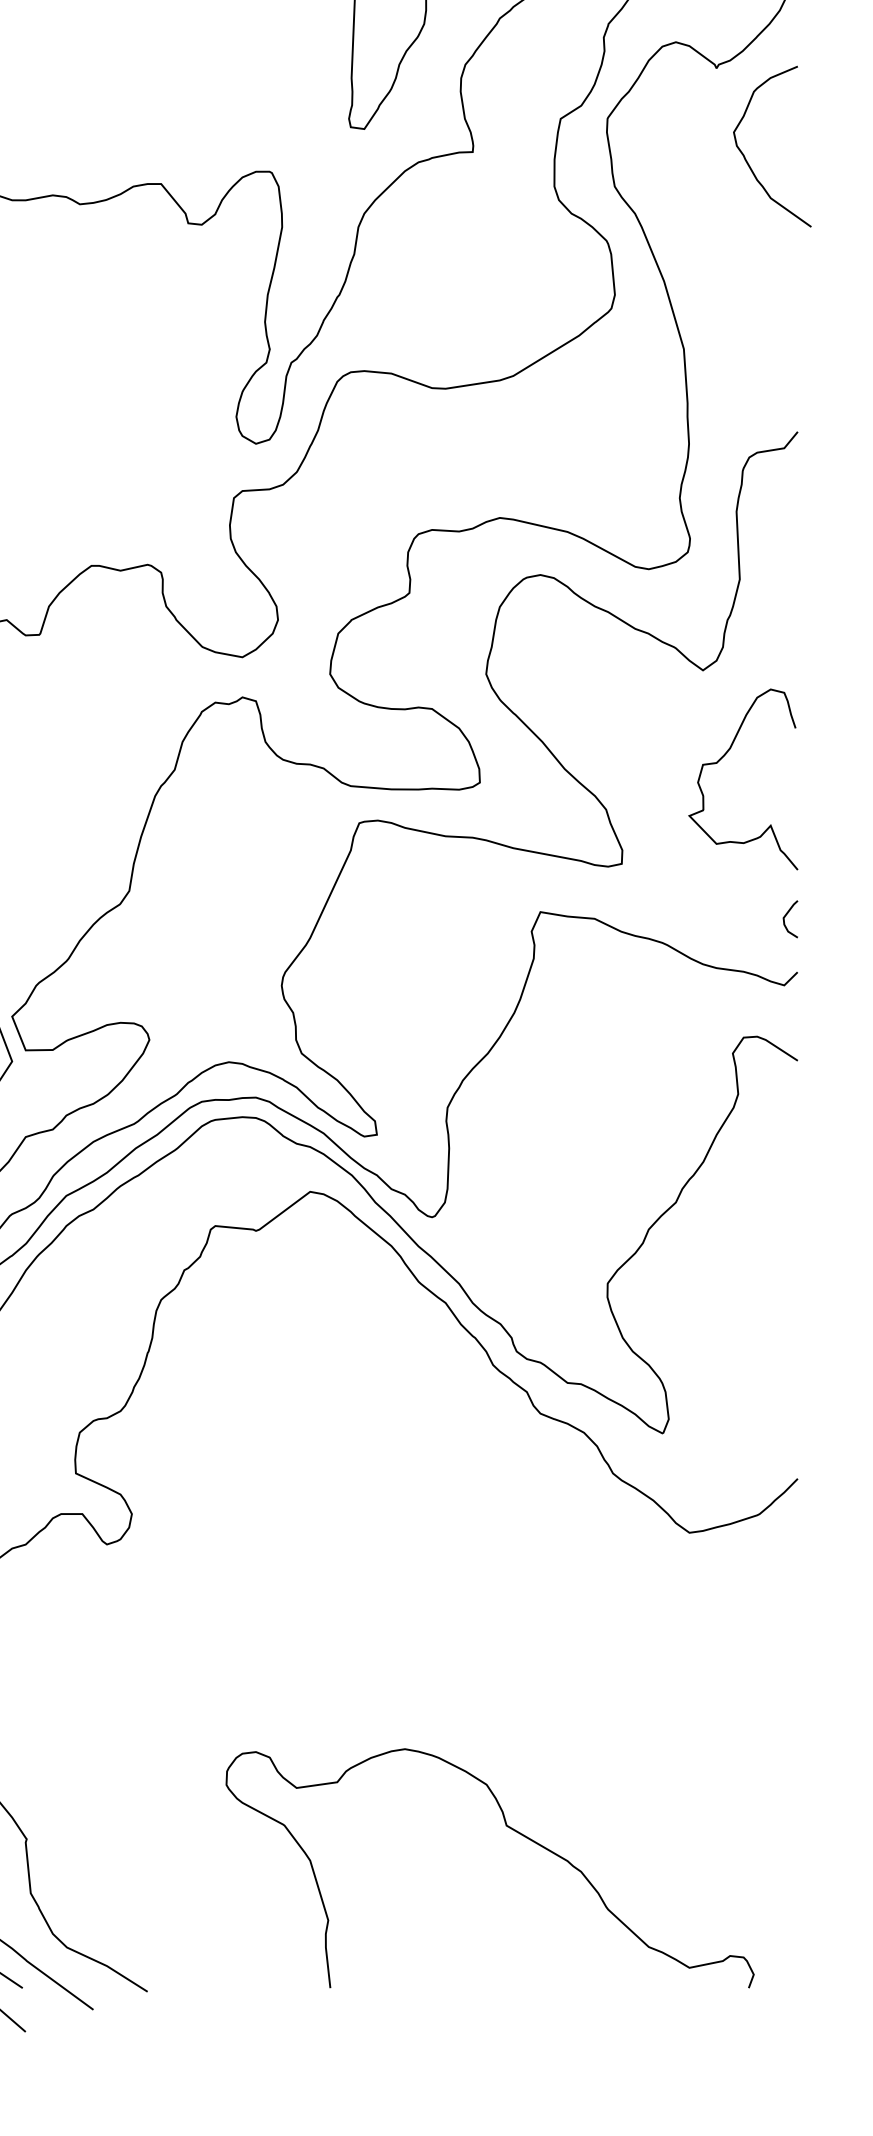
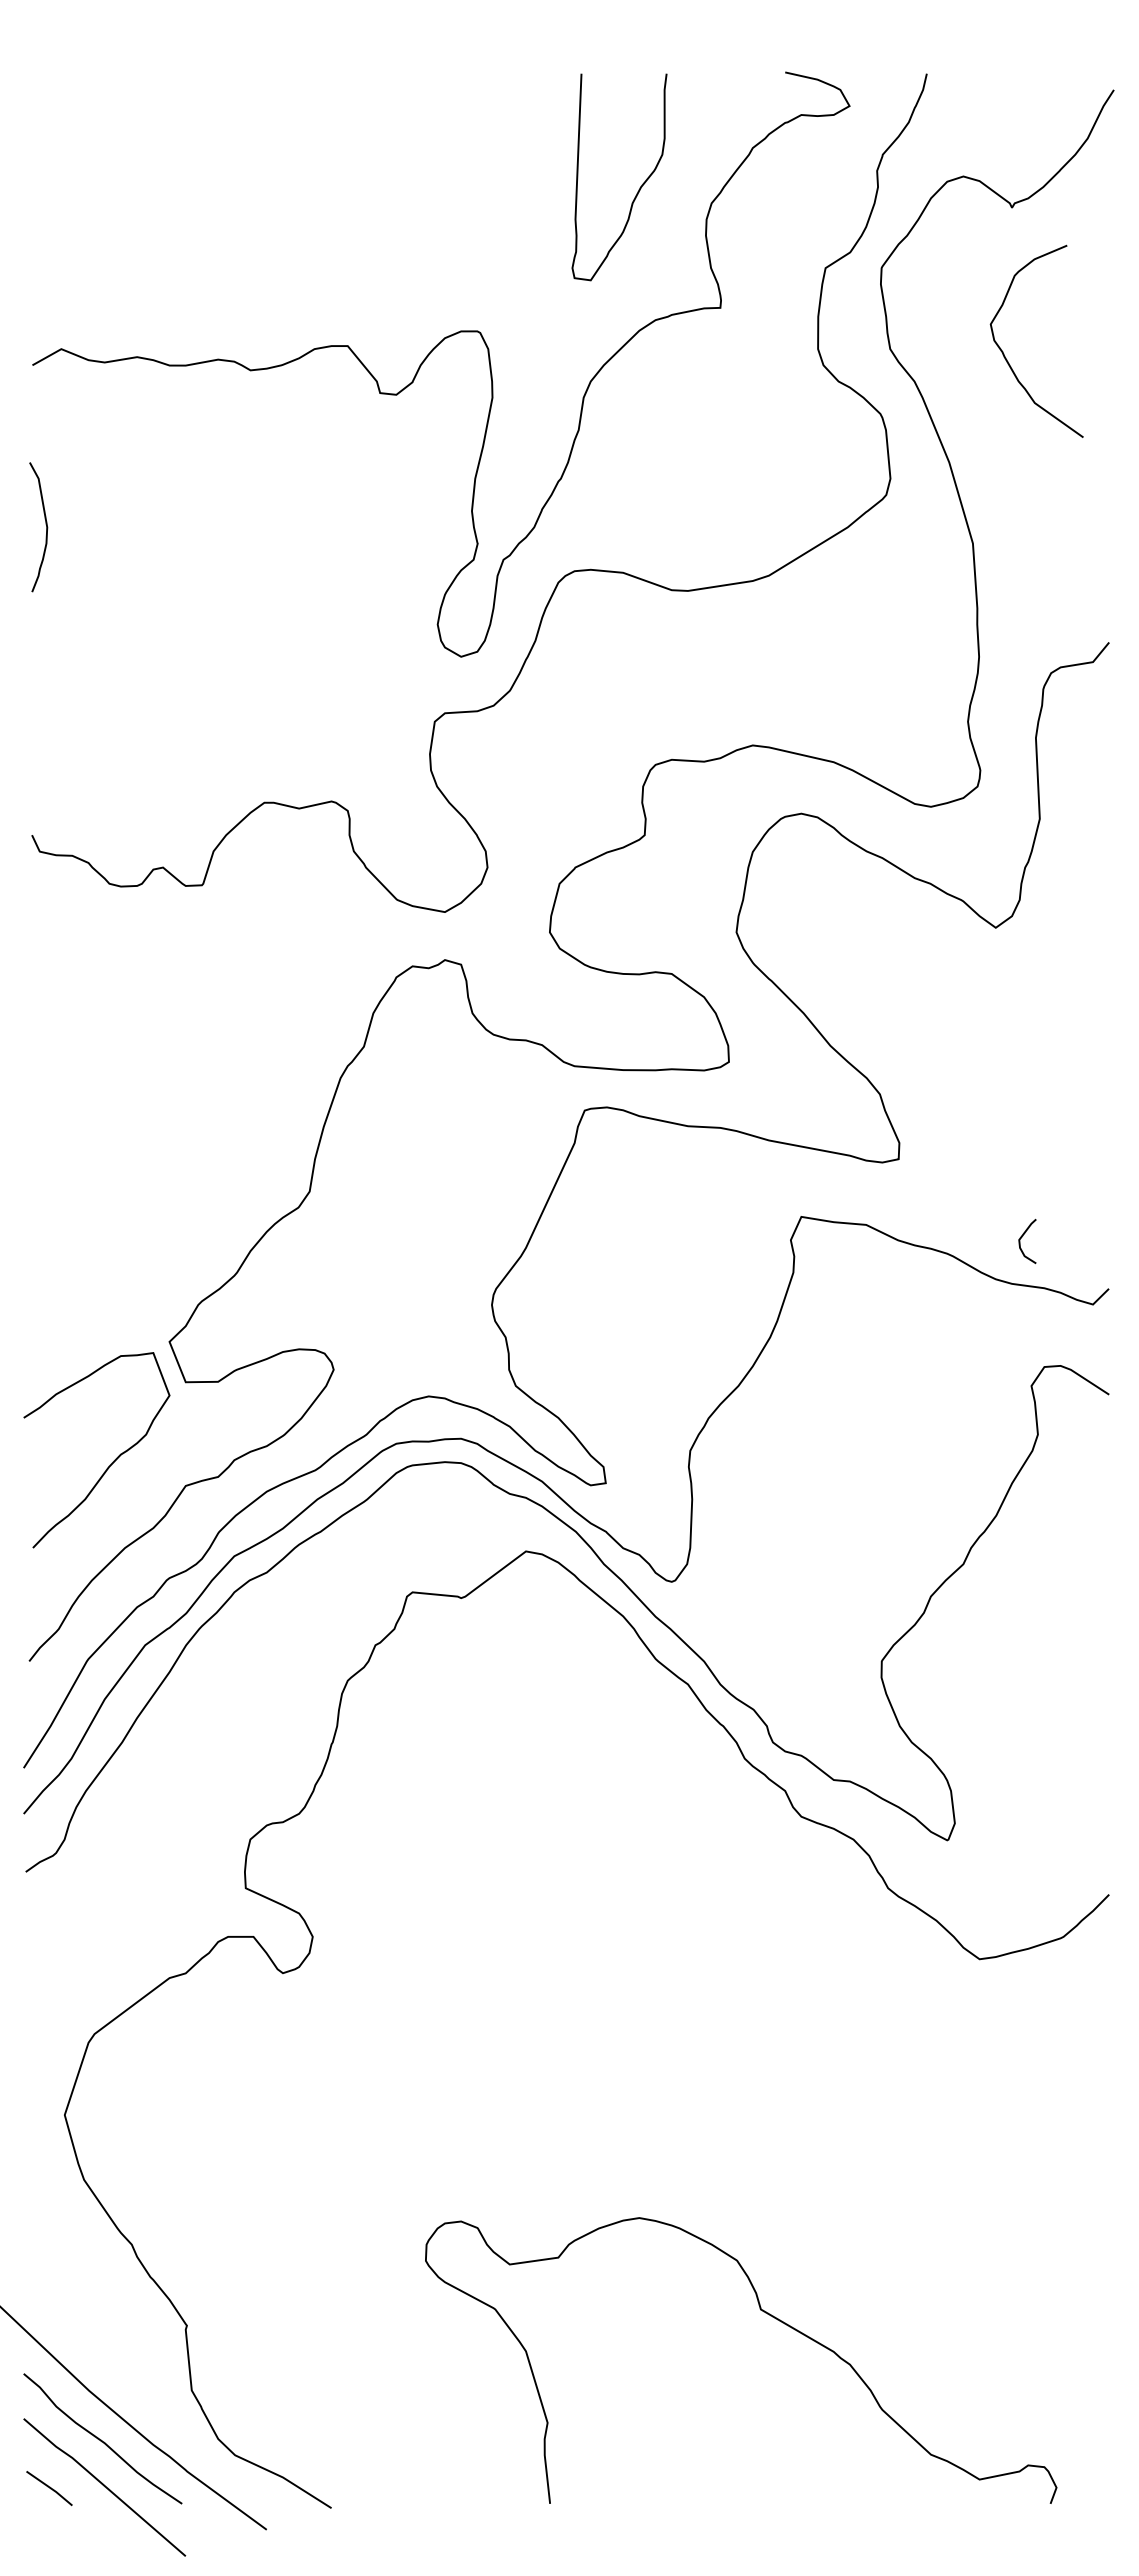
curve: (745, 156) -> (1004, 353), moved
curve: (722, 757) -> (1019, 1032), removed
curve: (787, 915) -> (1023, 1236), moved

